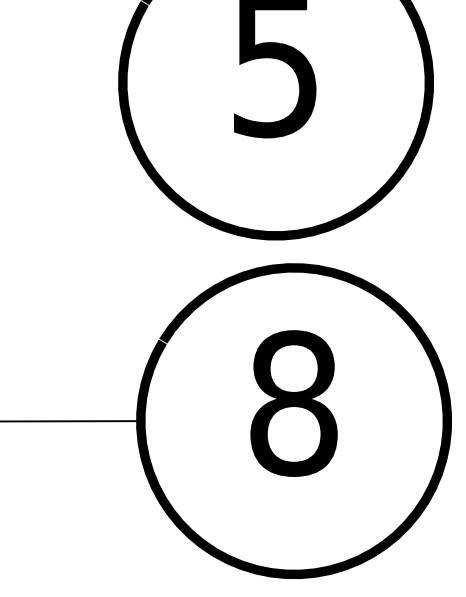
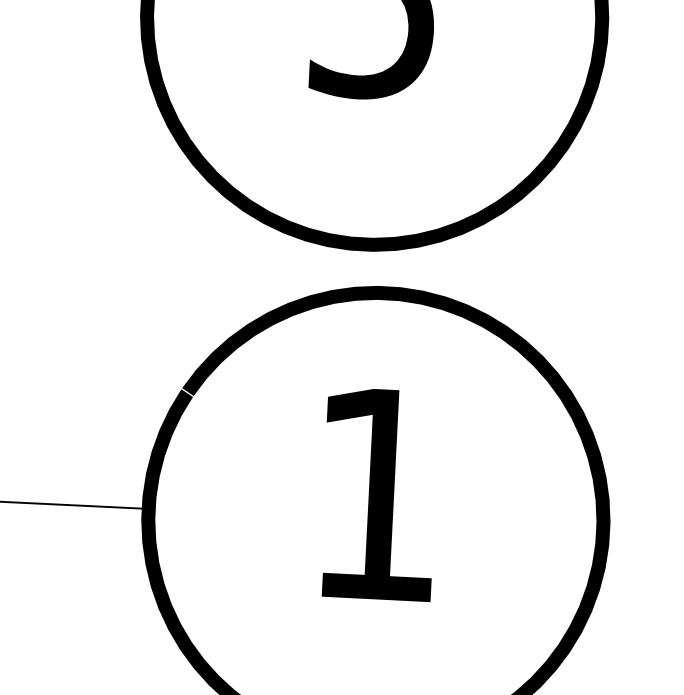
text: (293, 403) -> (376, 494), 8 -> 1

